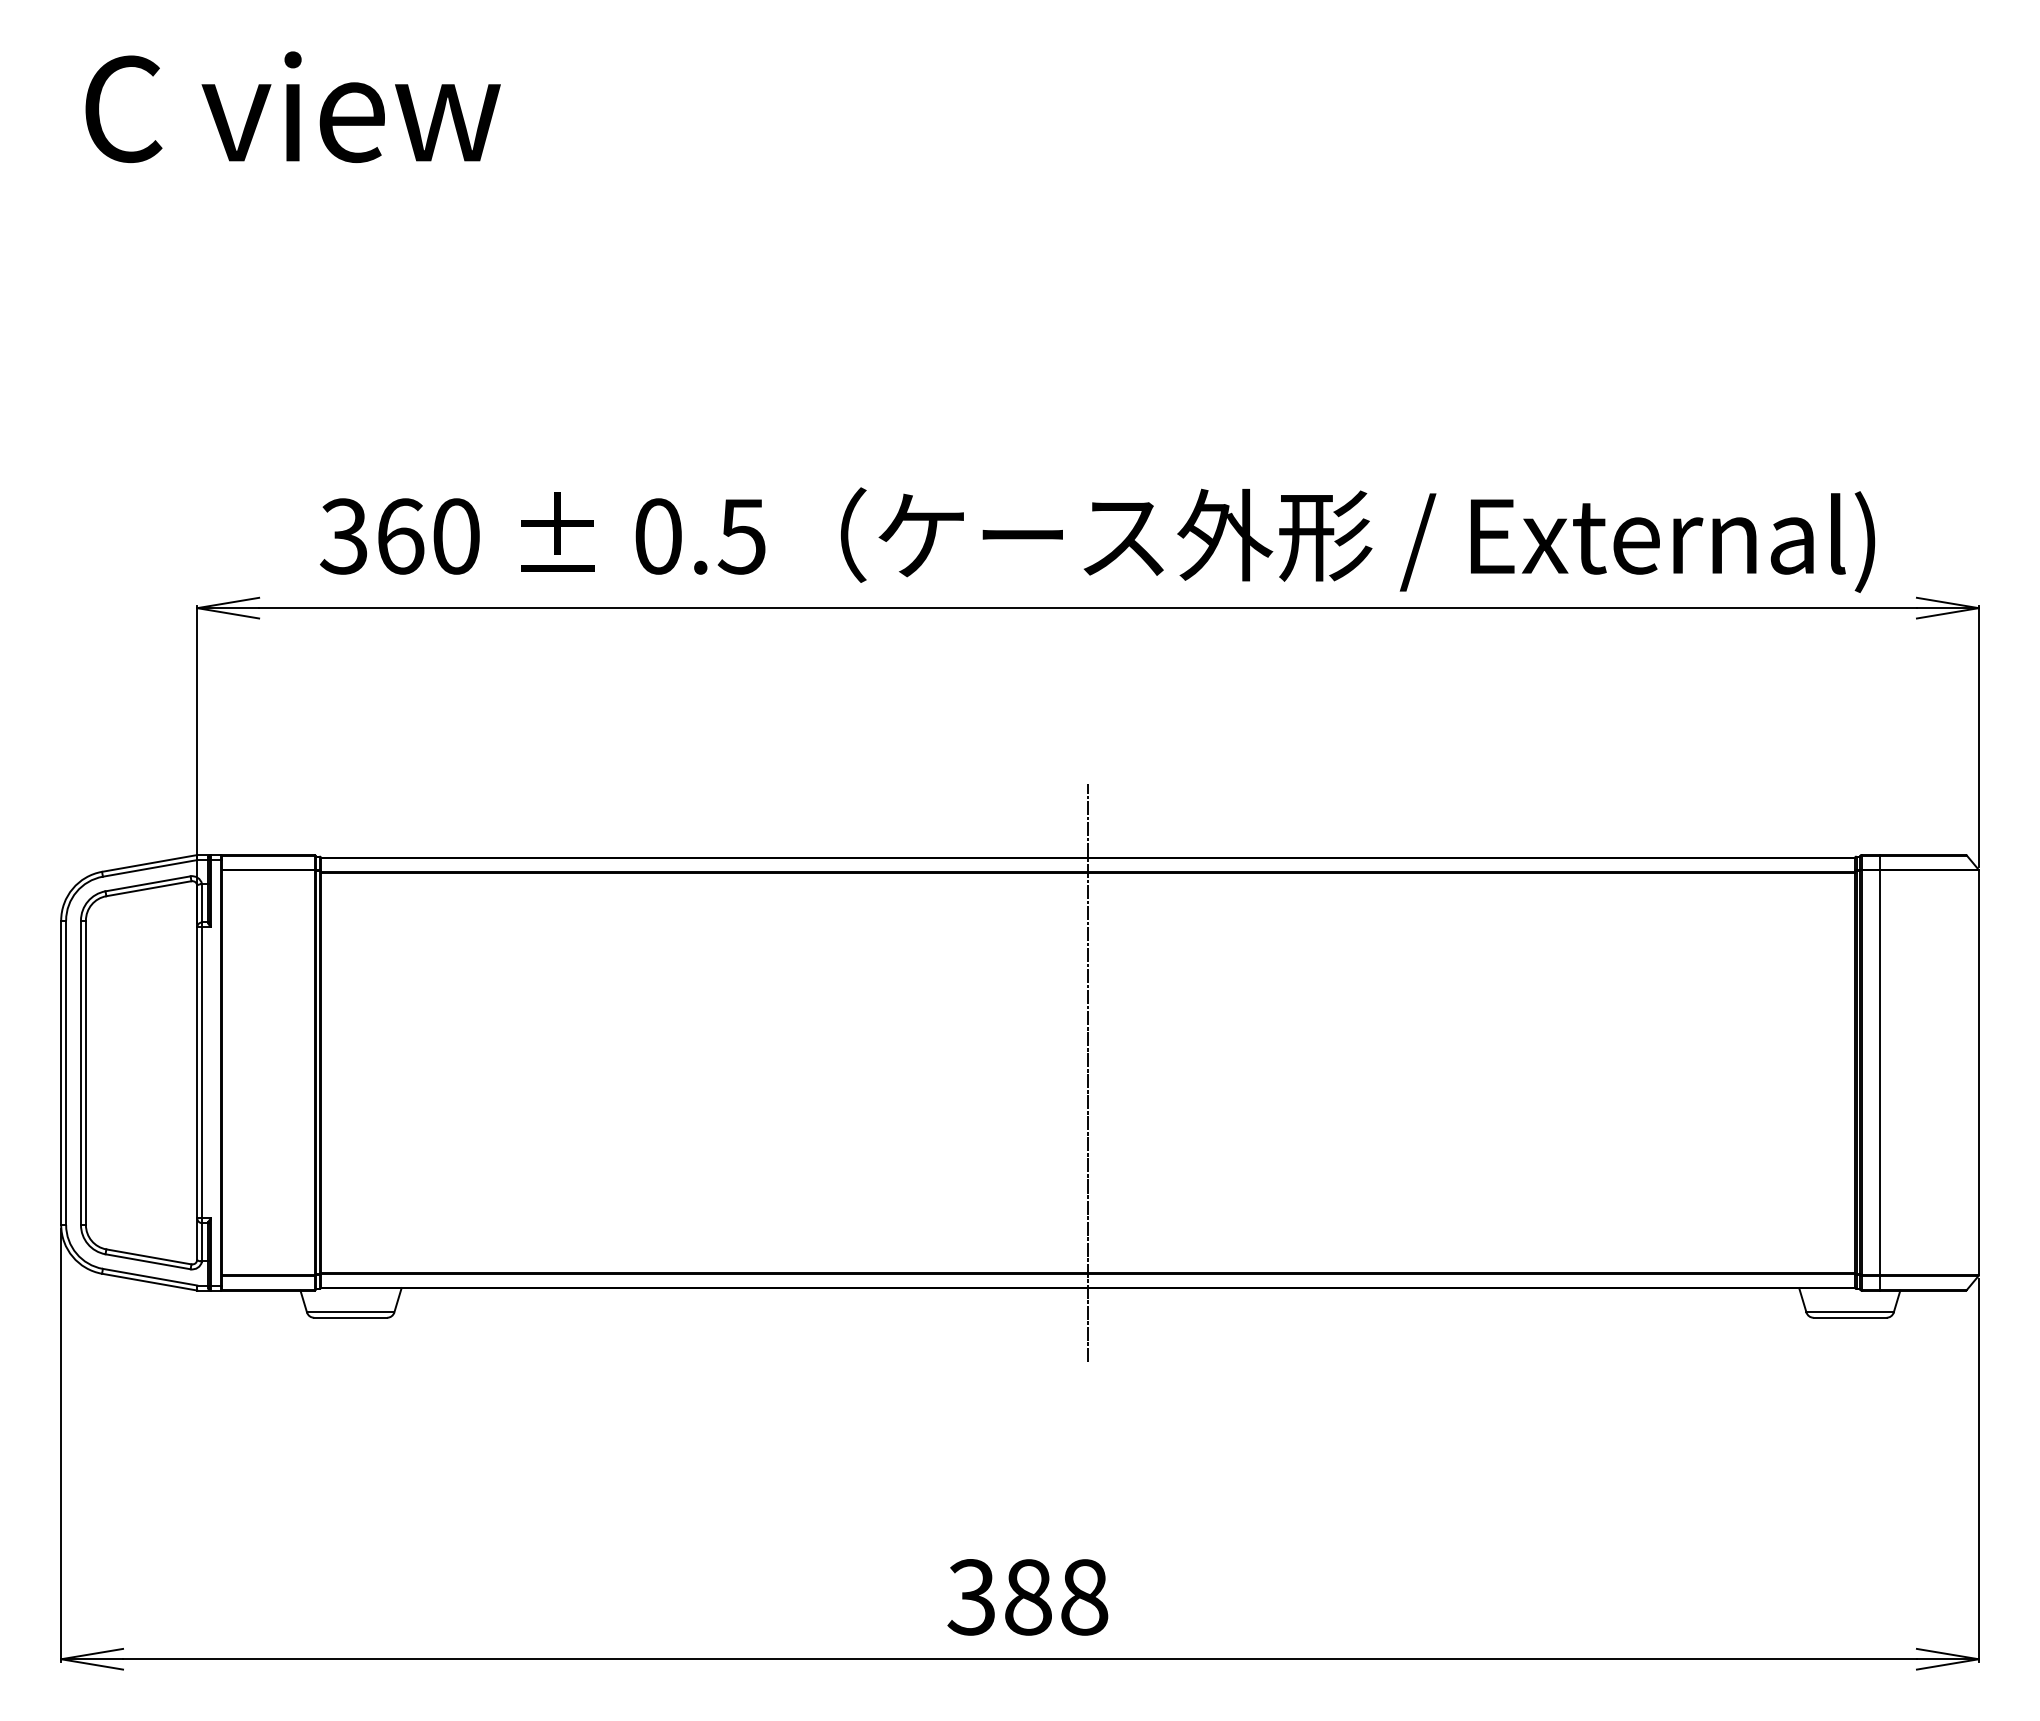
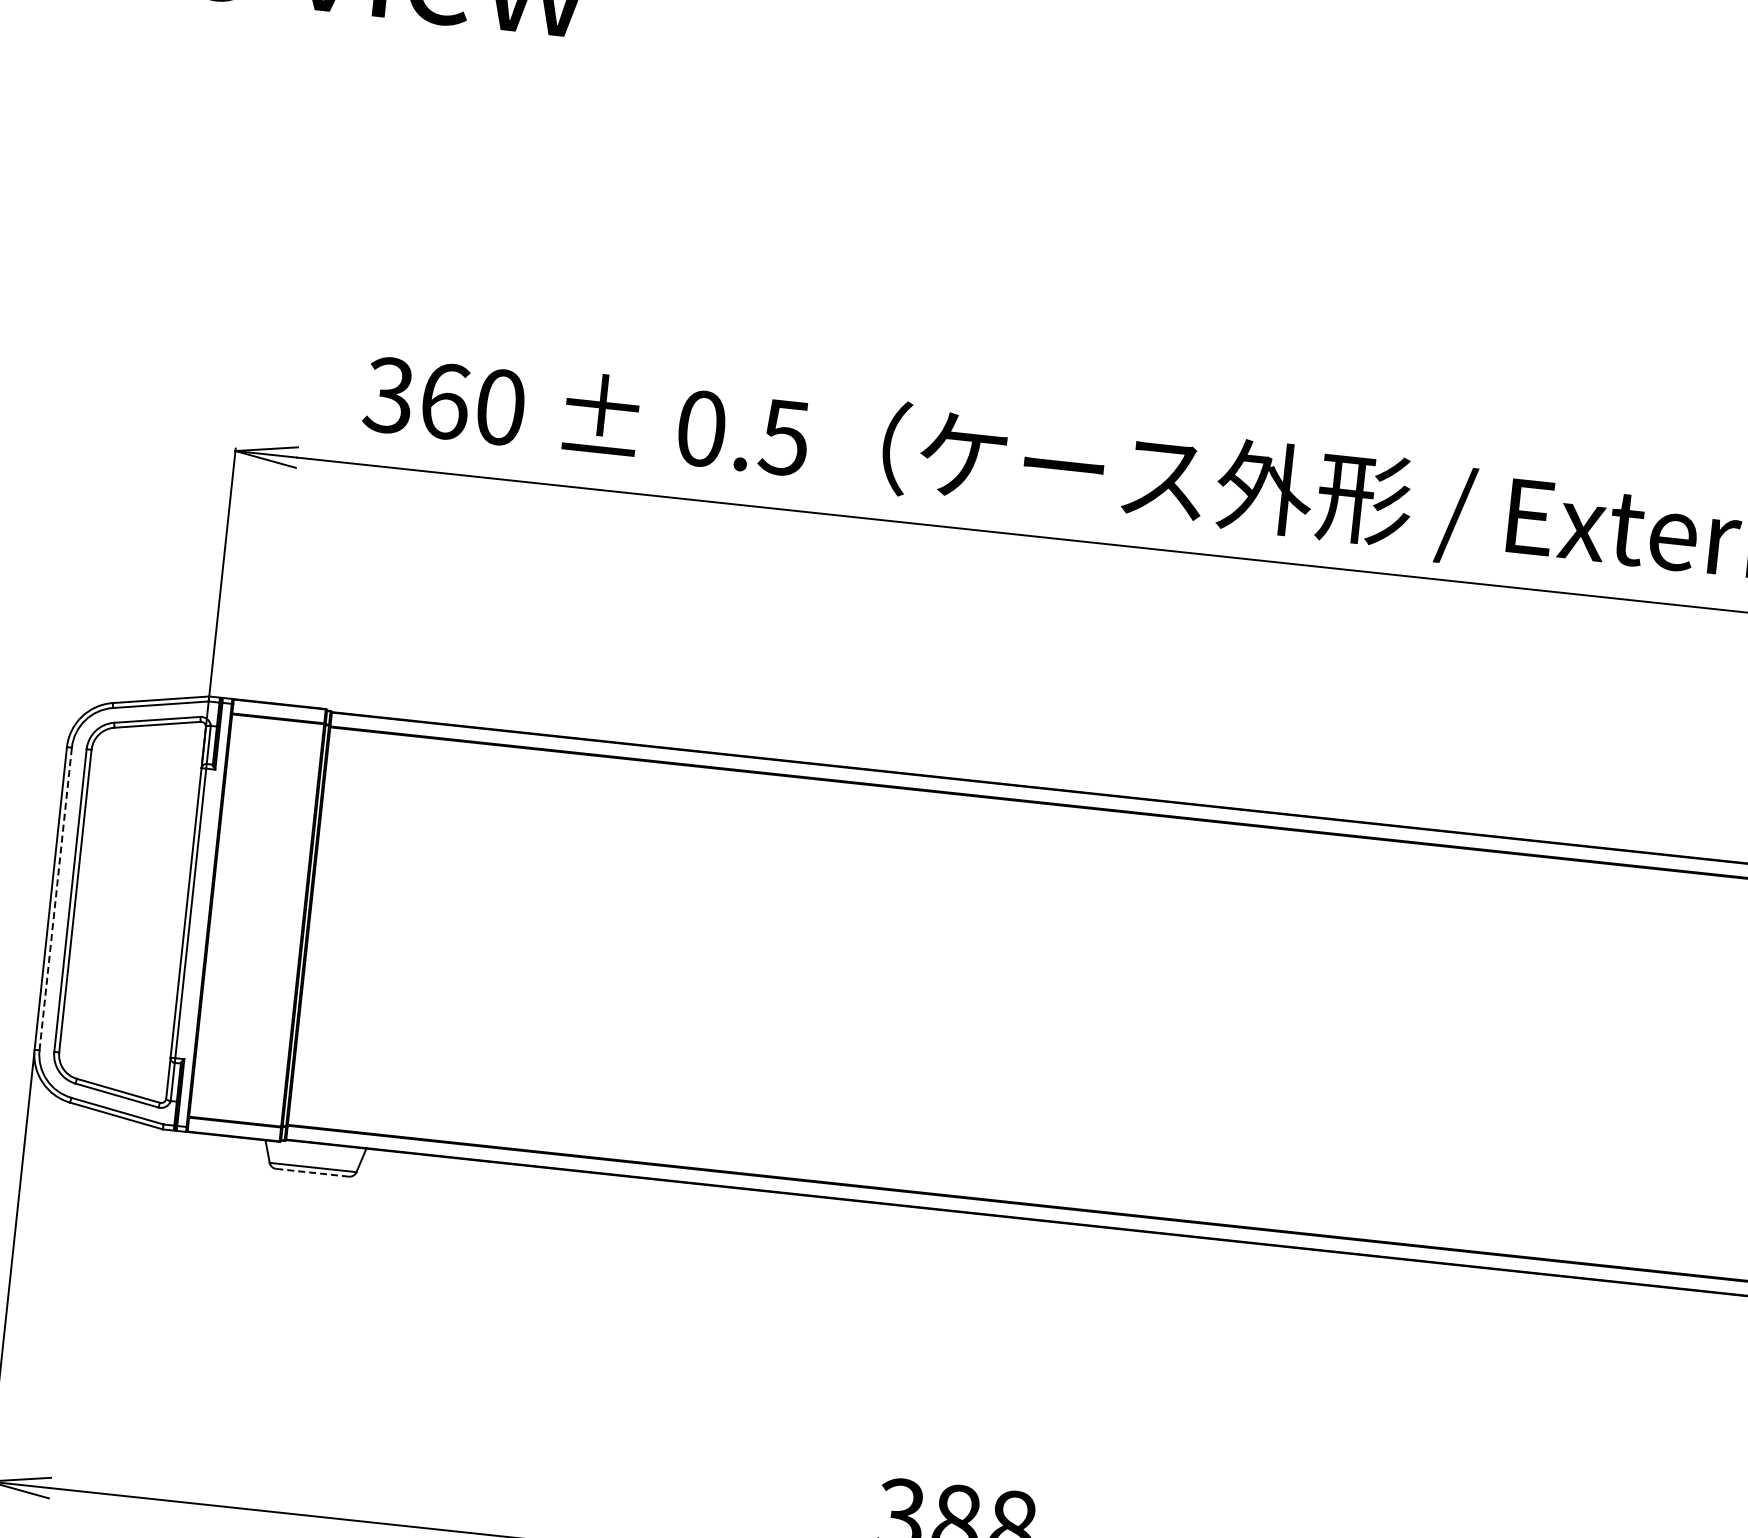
line: (66, 1072) -> (56, 898), solid -> dashed
line: (1088, 1072) -> (1072, 1007), removed
line: (350, 1317) -> (312, 1172), solid -> dashed

